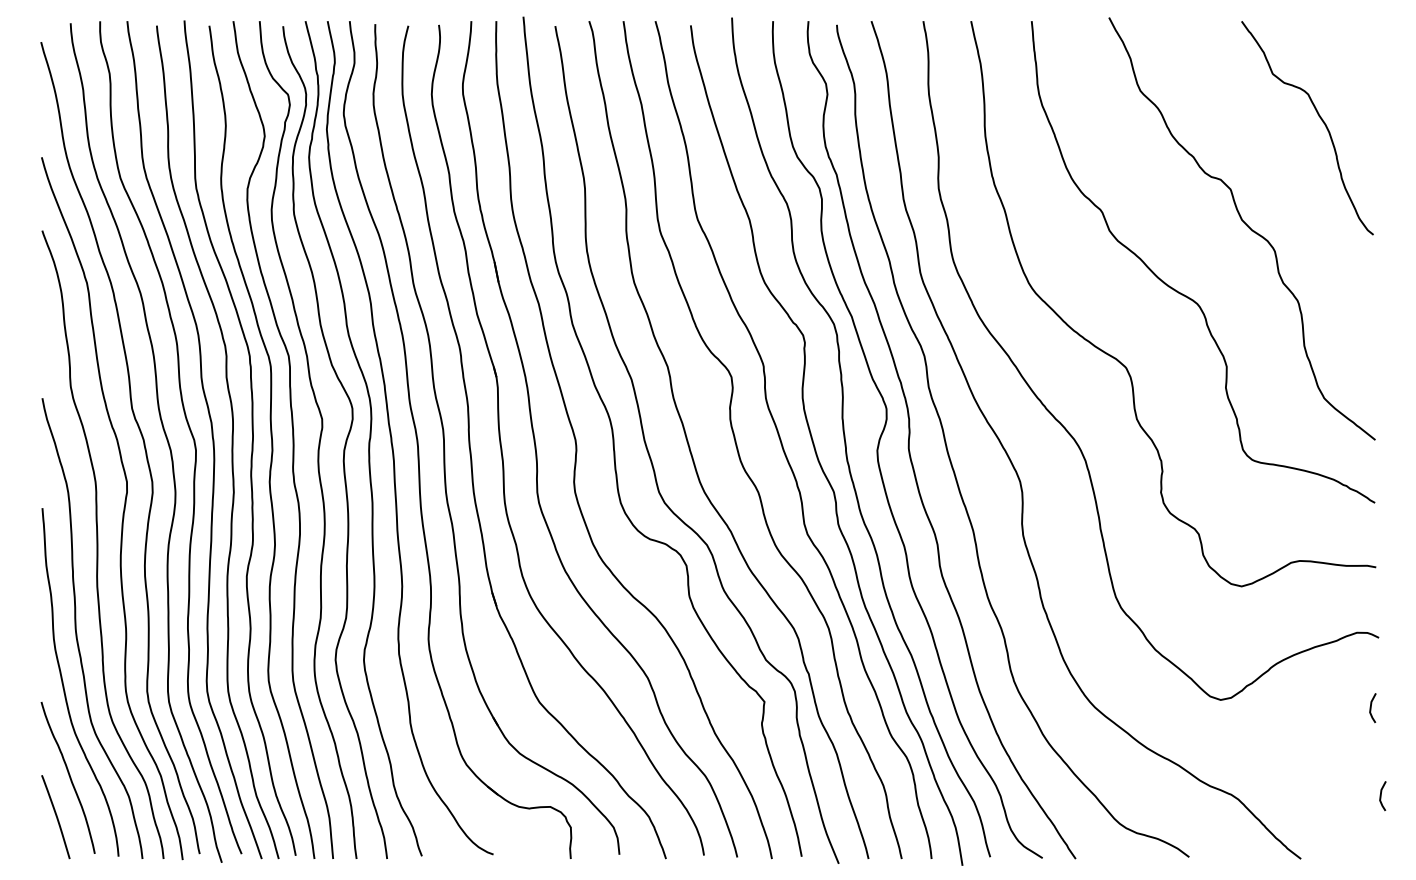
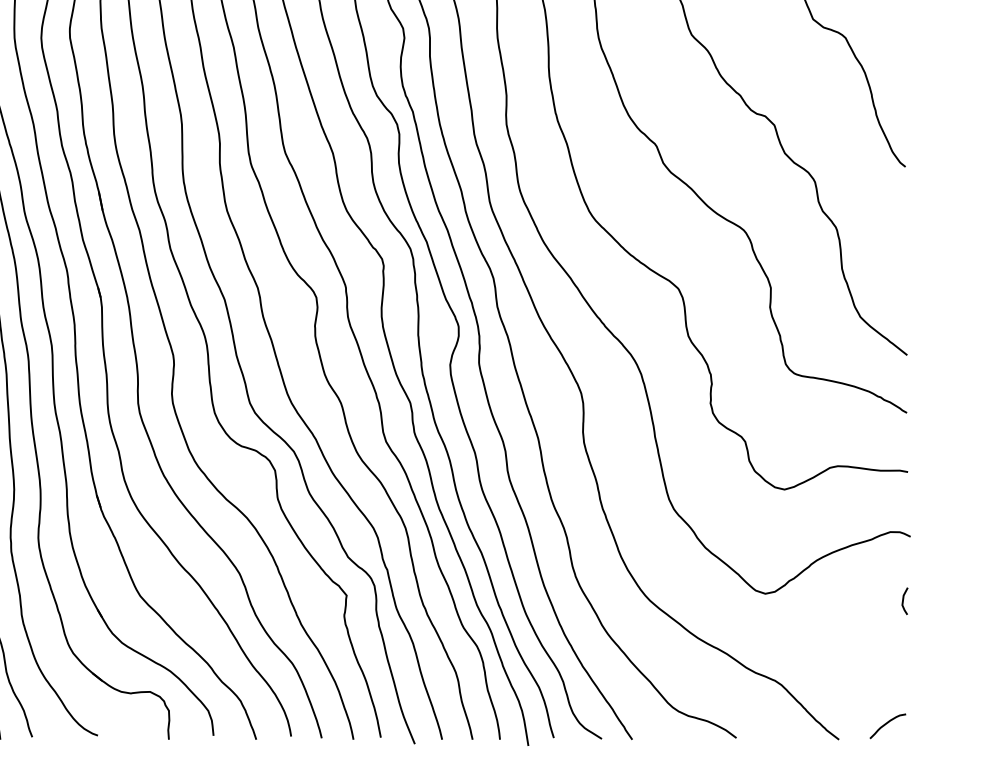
line: (1381, 796) -> (912, 682), removed
curve: (1352, 842) -> (886, 724), added

